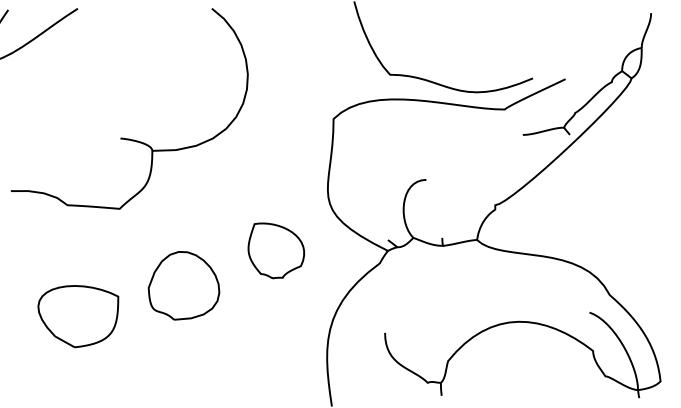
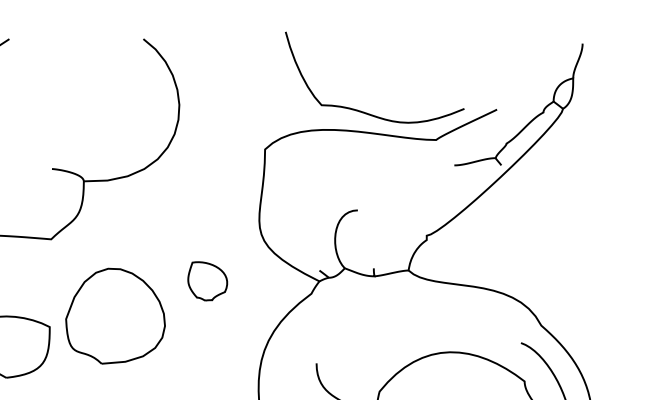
part: (275, 250) -> (207, 280), size x0.7
part: (183, 285) -> (115, 315), size x1.4

